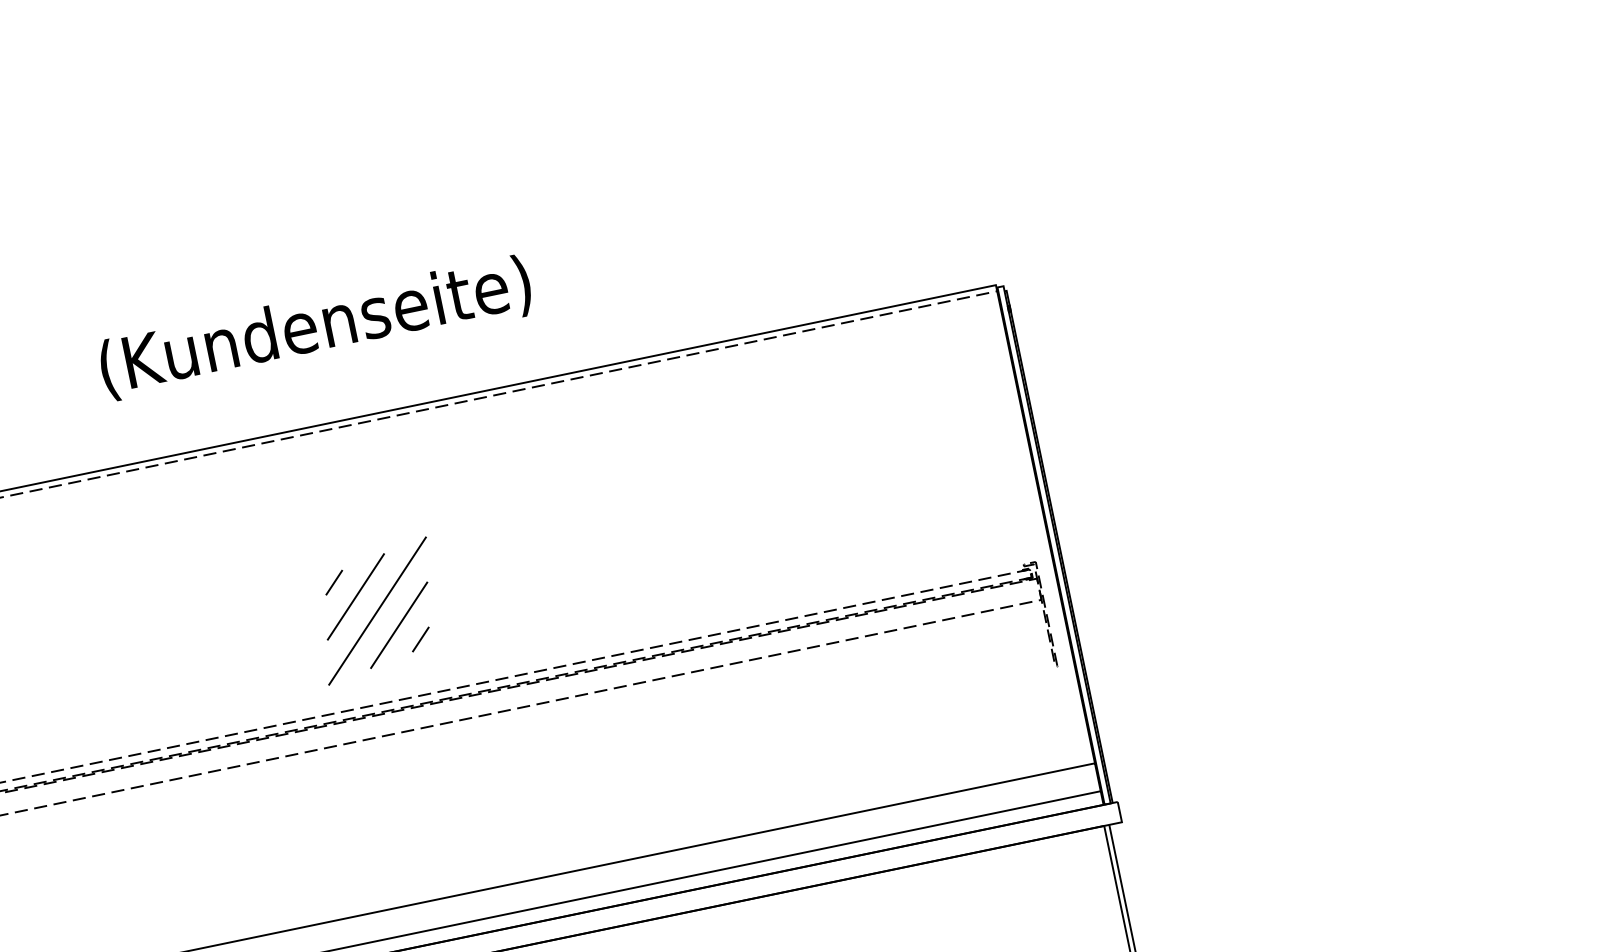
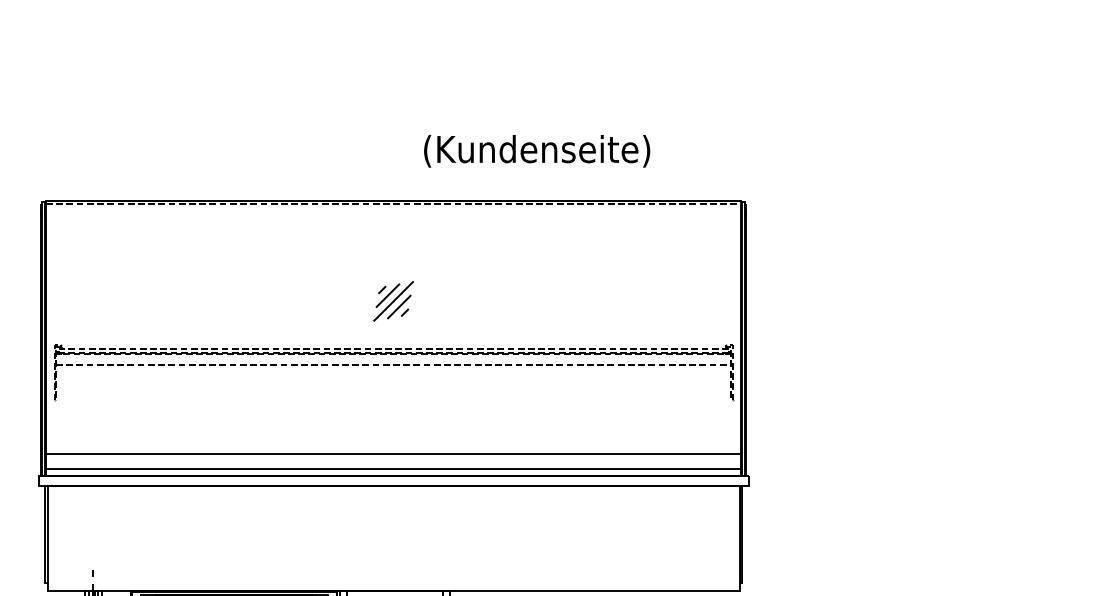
text: (316, 328) -> (537, 151), moved
part: (377, 611) -> (393, 301), size x0.6

